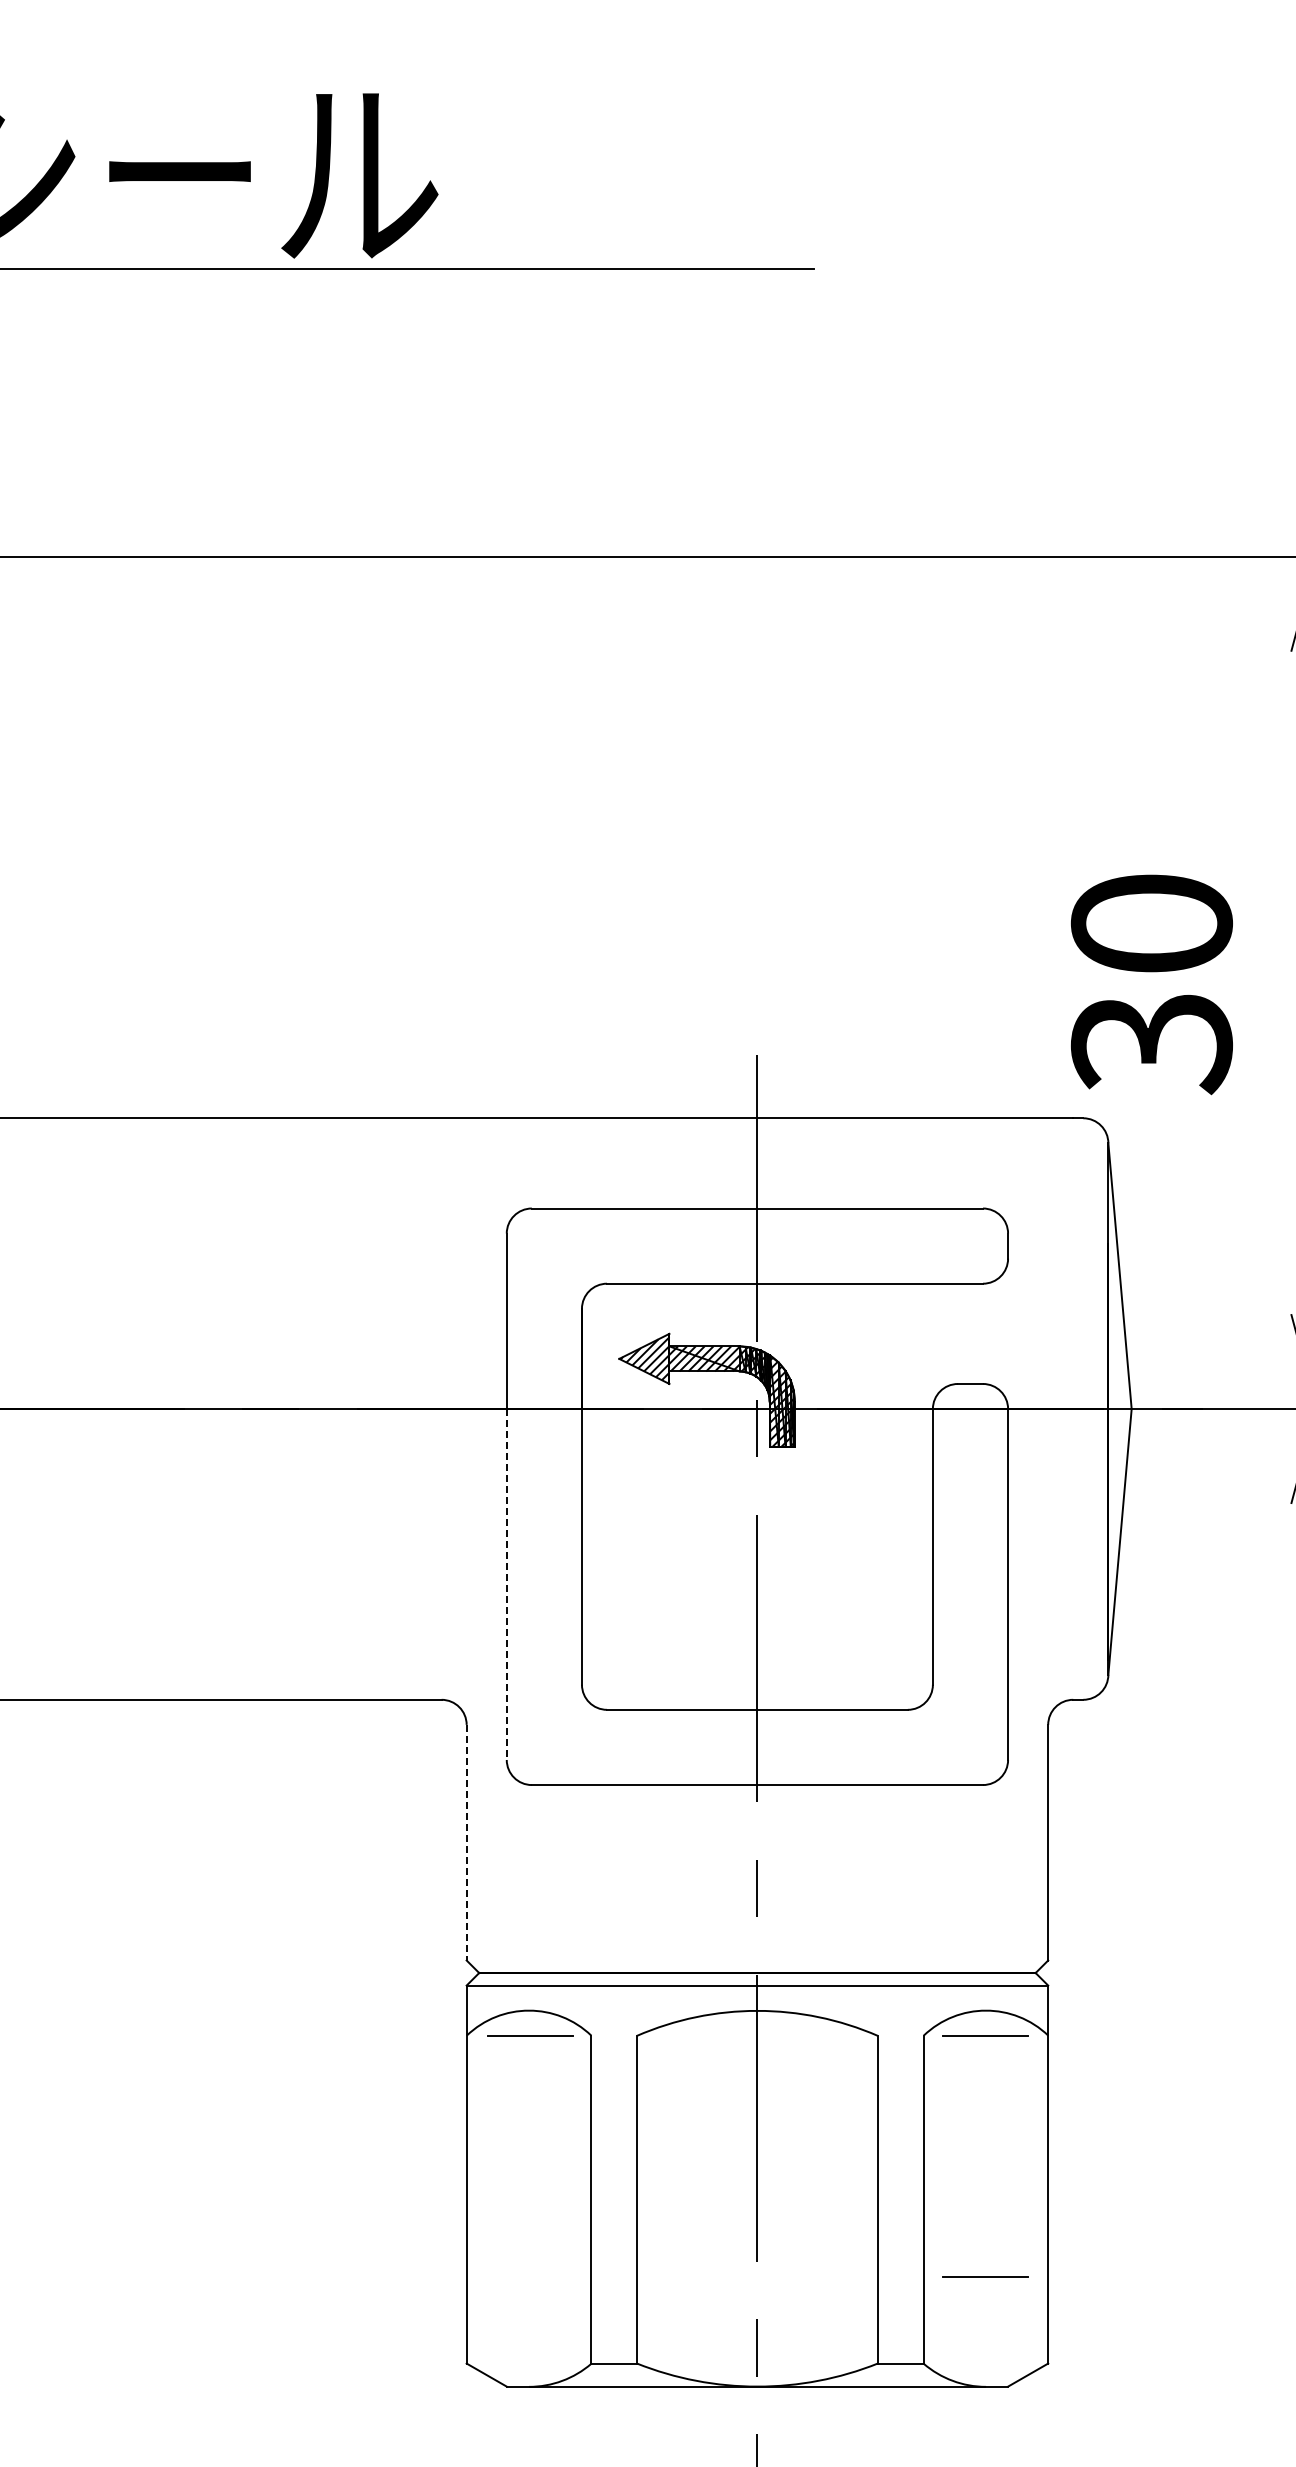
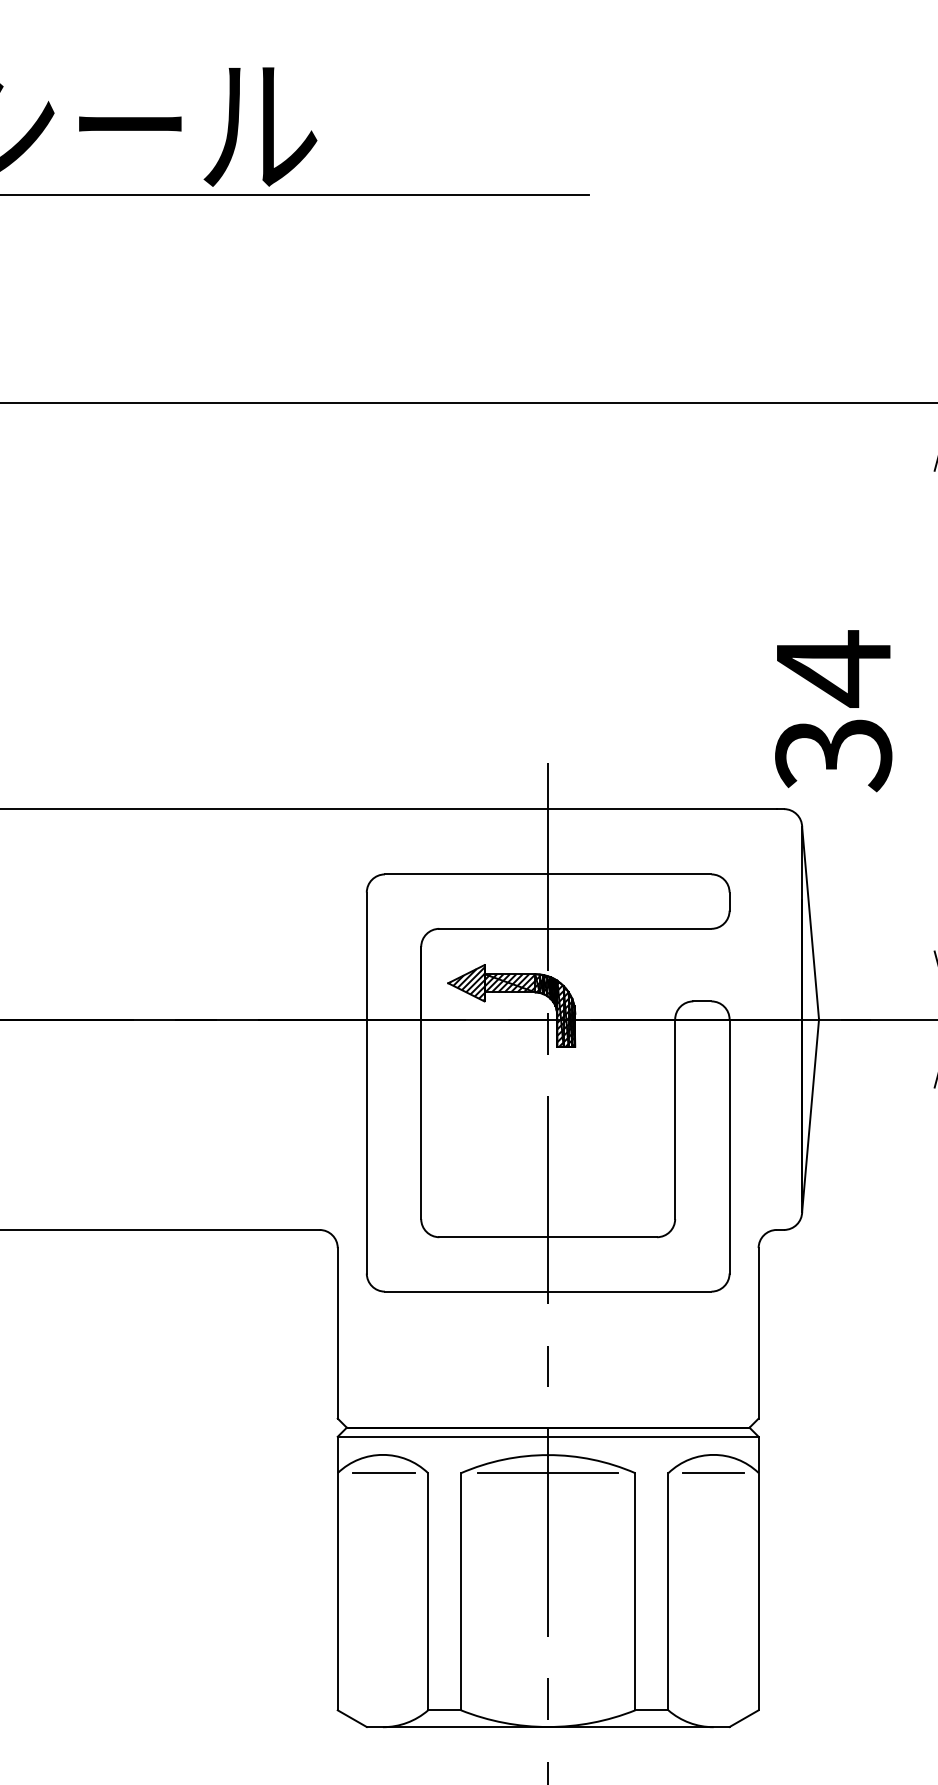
text: (1151, 924) -> (833, 668), 30 -> 34
line: (506, 1585) -> (366, 1147), dashed -> solid
line: (466, 1842) -> (337, 1333), dashed -> solid
line: (756, 2035) -> (547, 1472), added
line: (985, 2276) -> (713, 1647), removed

